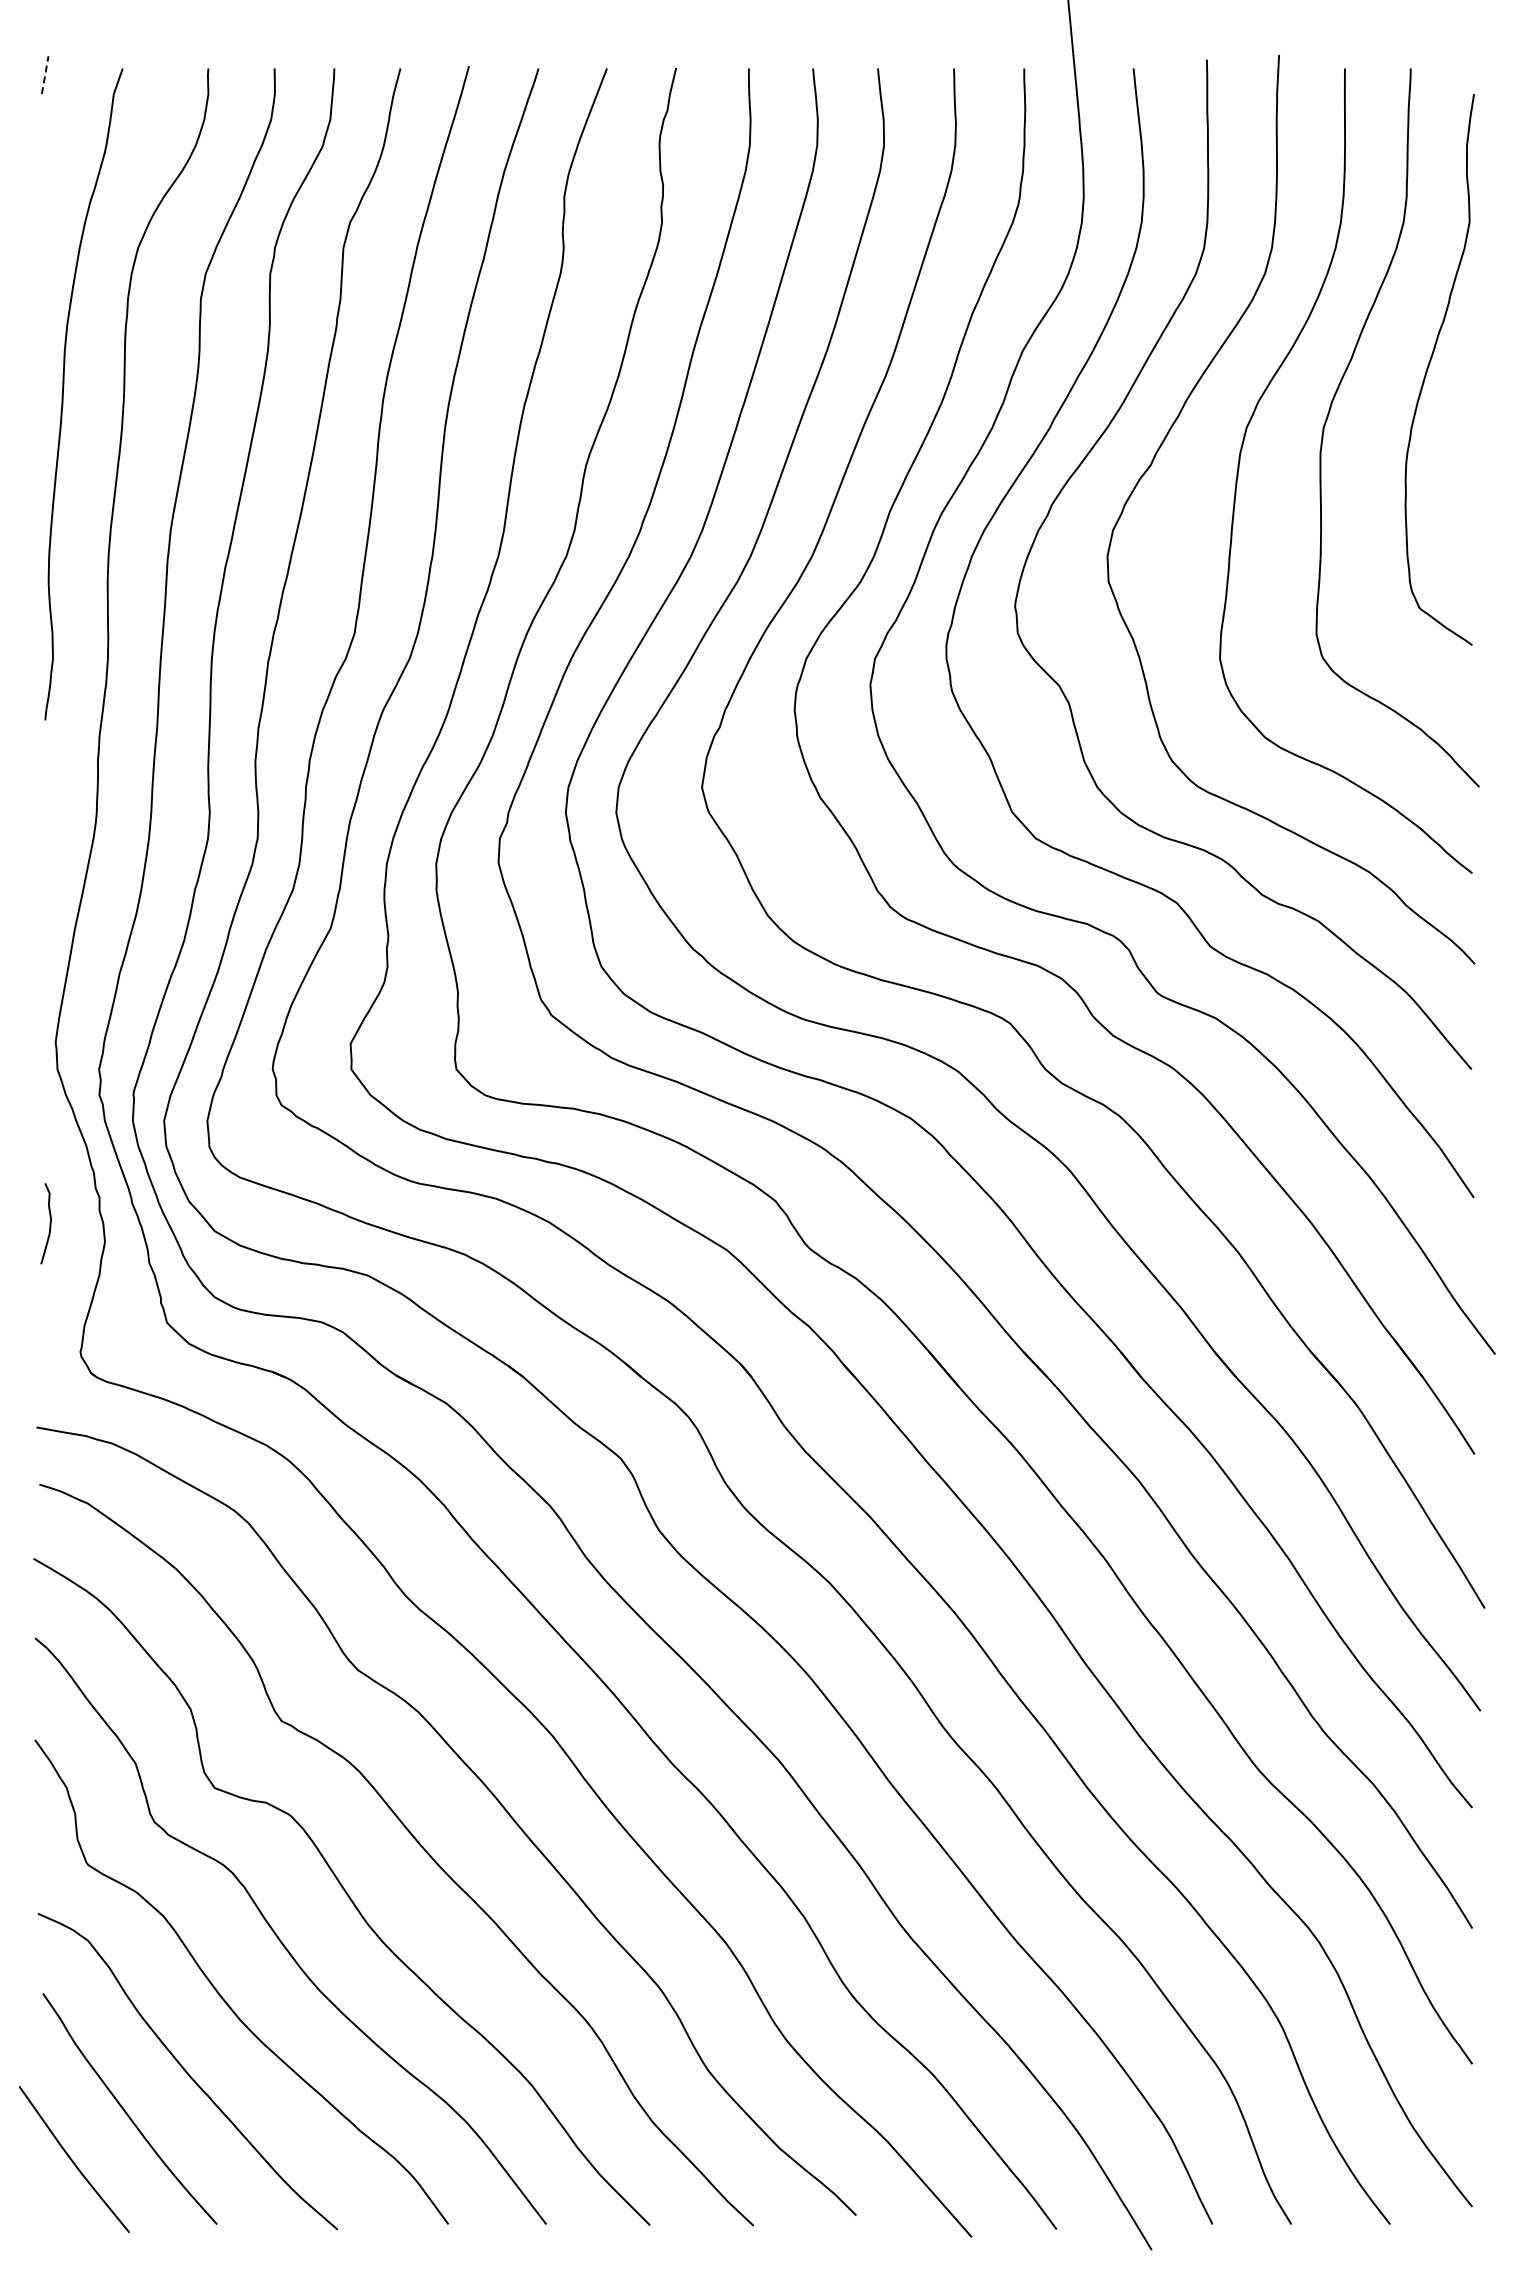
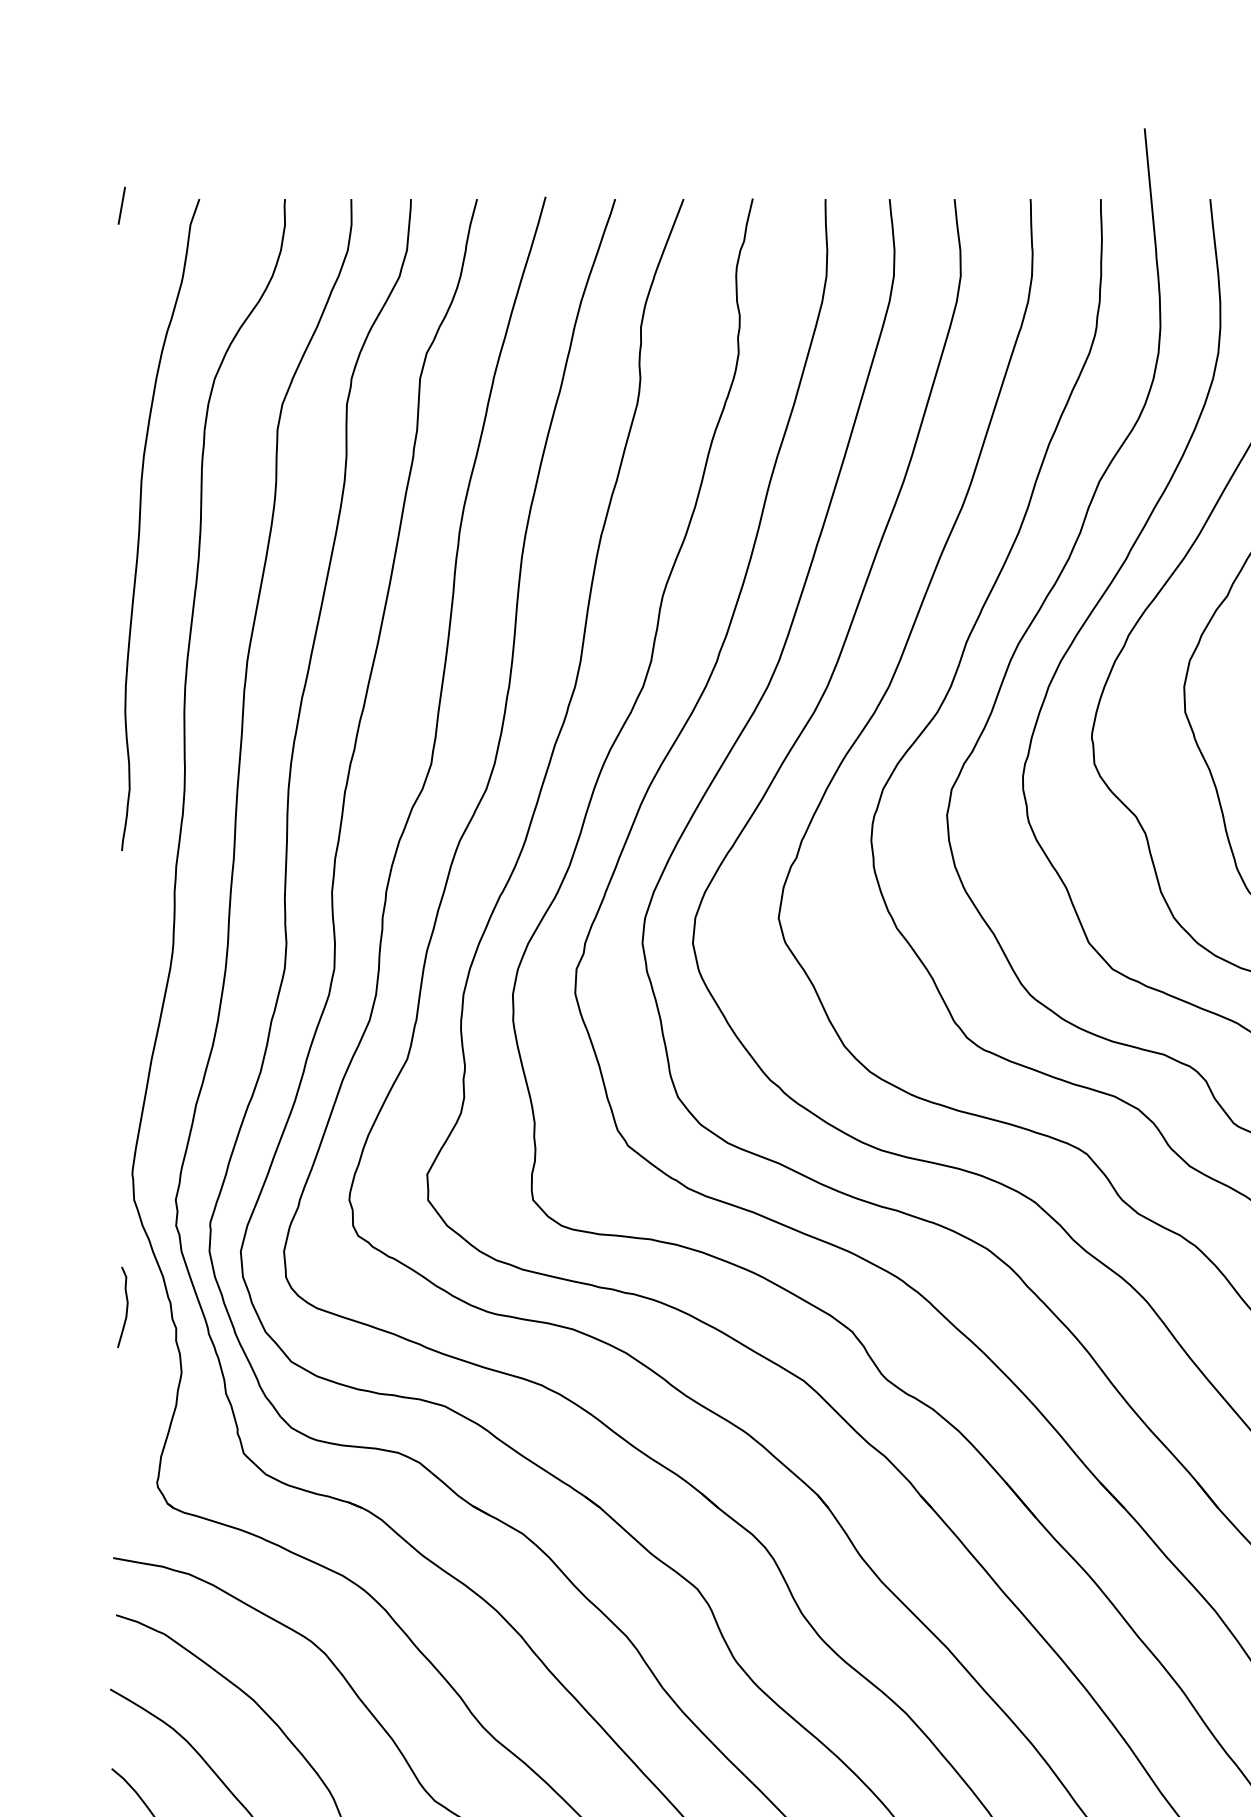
line: (45, 74) -> (122, 205), dashed -> solid
curve: (49, 1223) -> (126, 1307), moved

